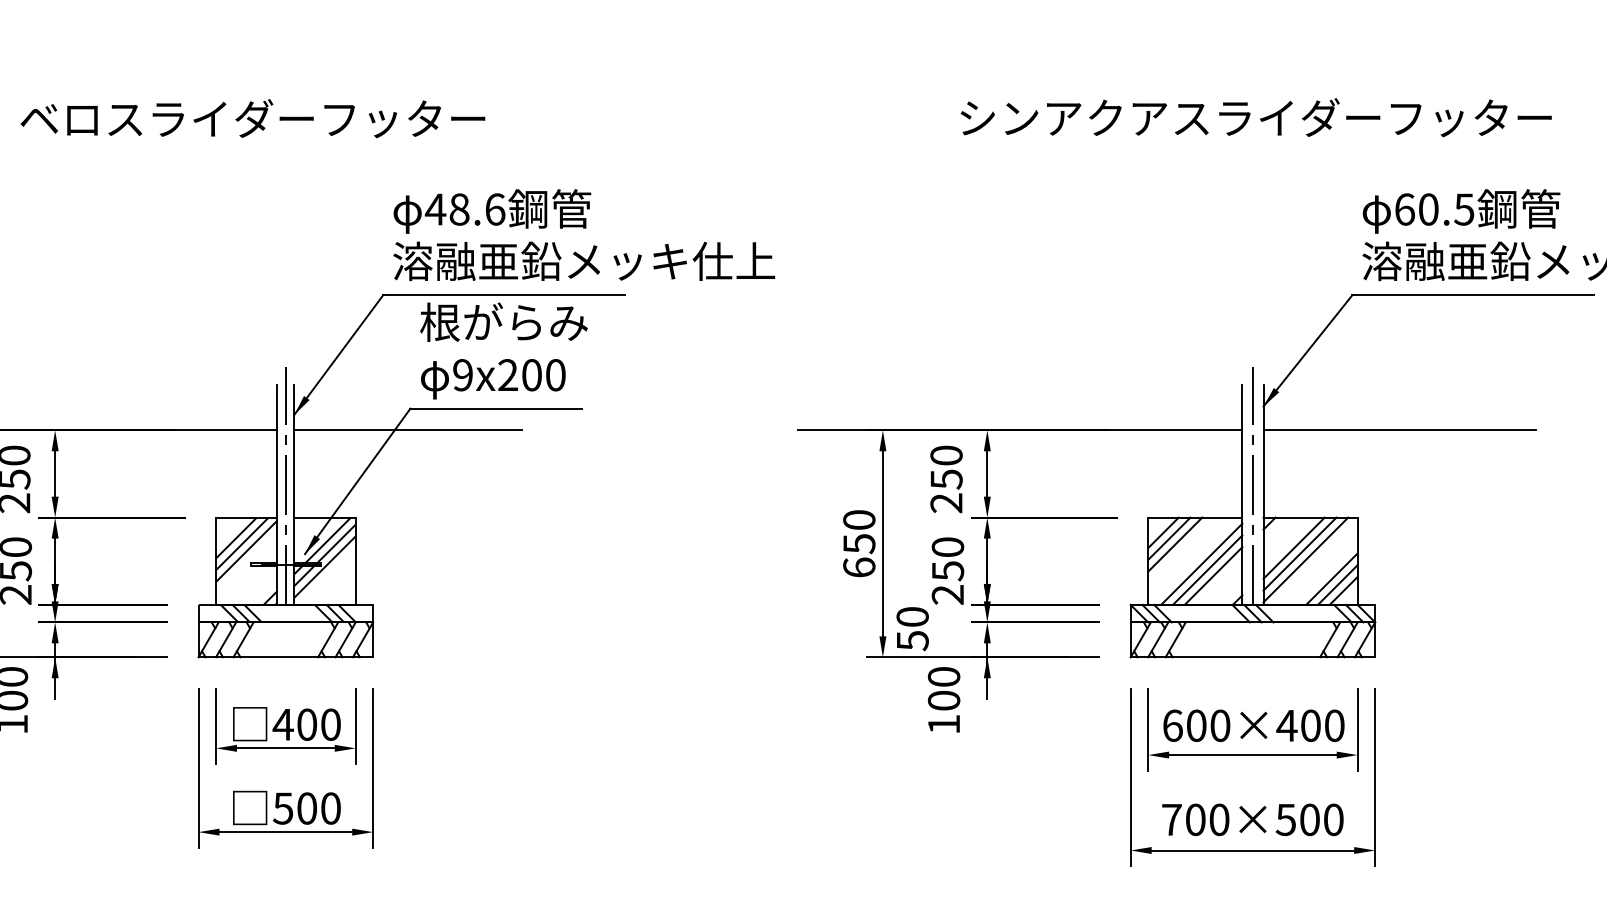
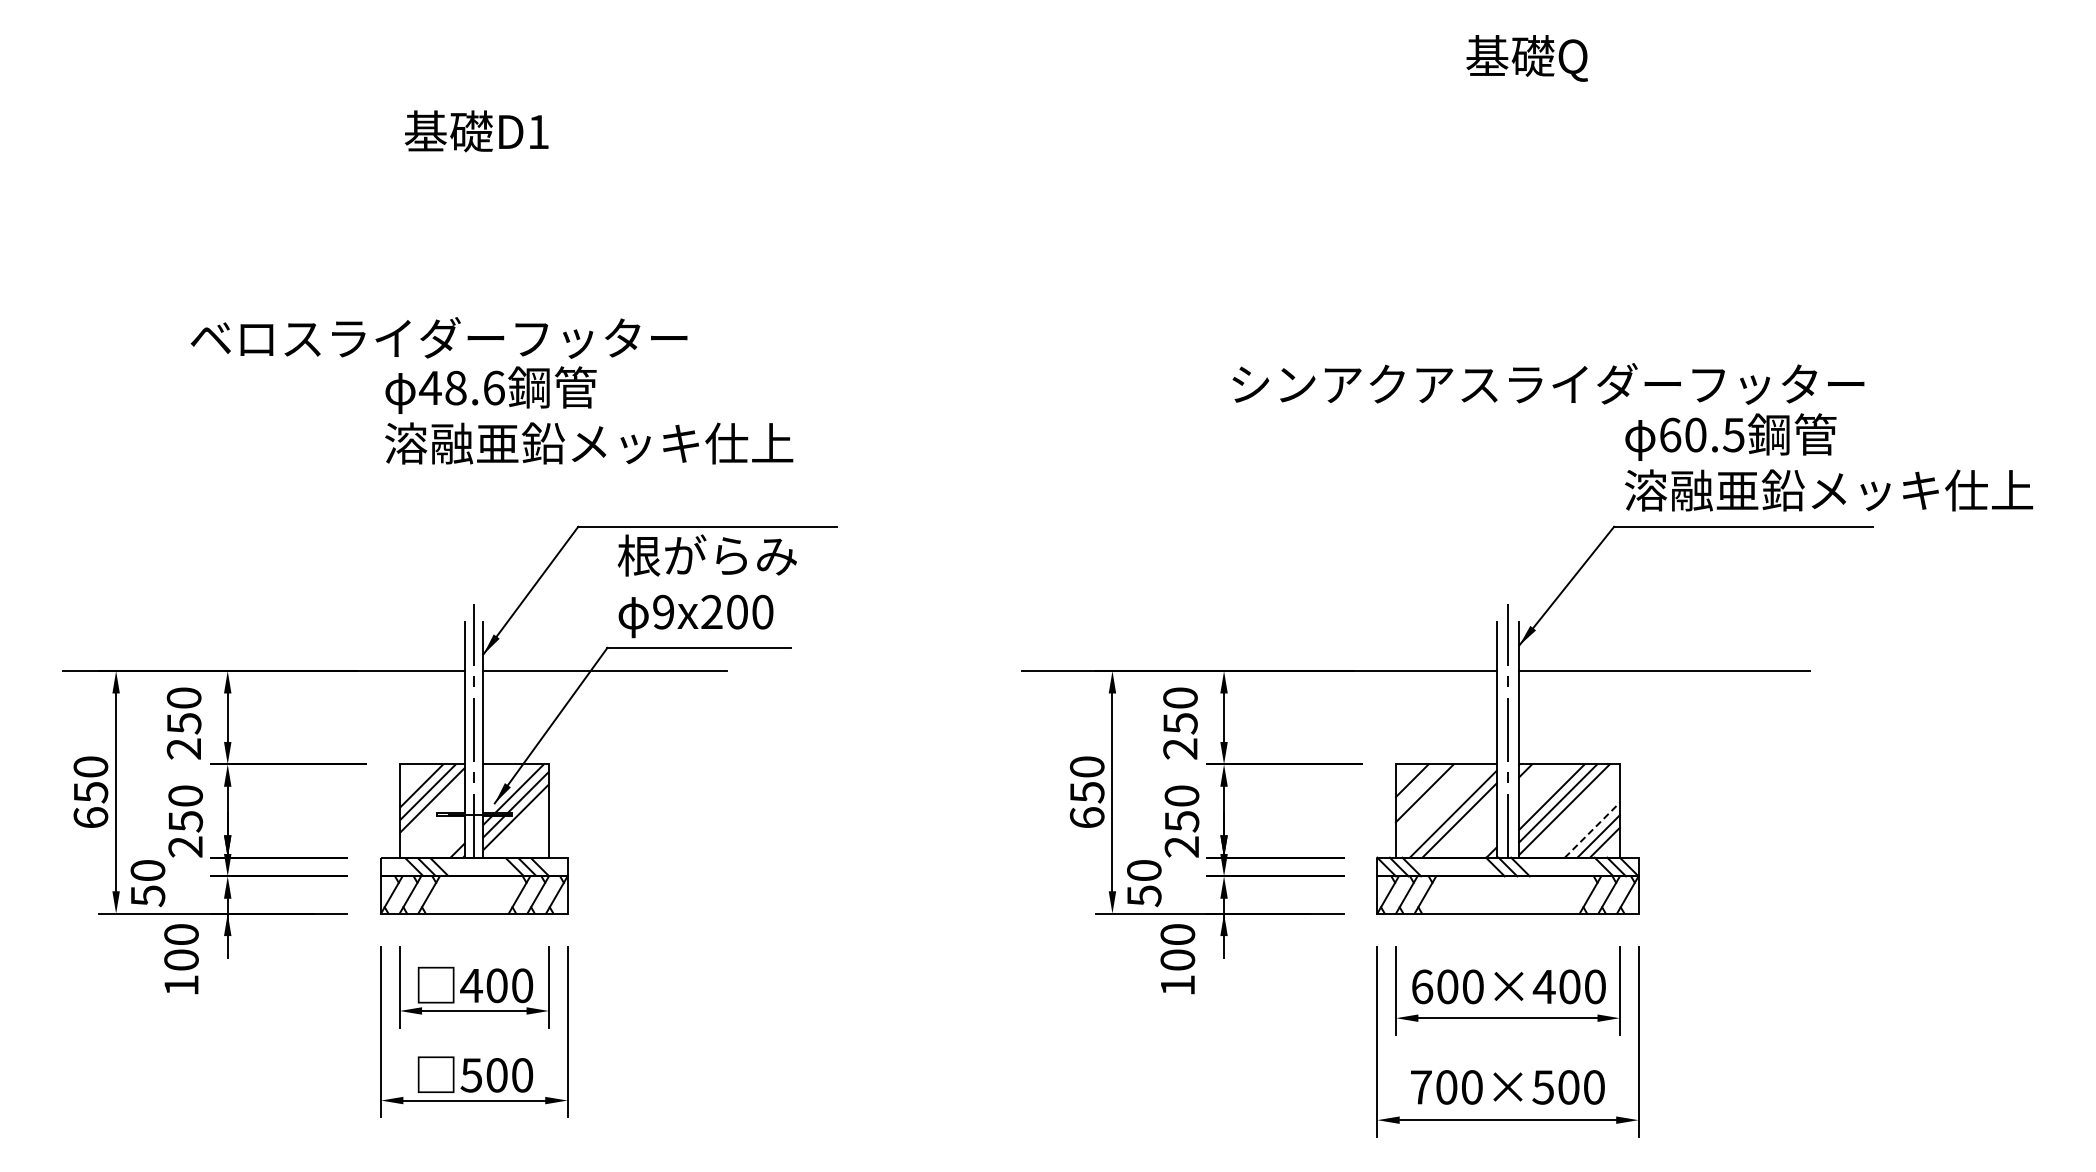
text: (1256, 117) -> (1548, 383), moved
text: (584, 235) -> (589, 415), moved
line: (1169, 538) -> (1418, 786), removed
line: (1213, 575) -> (1465, 826), removed
line: (1332, 579) -> (1592, 830), solid -> dashed

